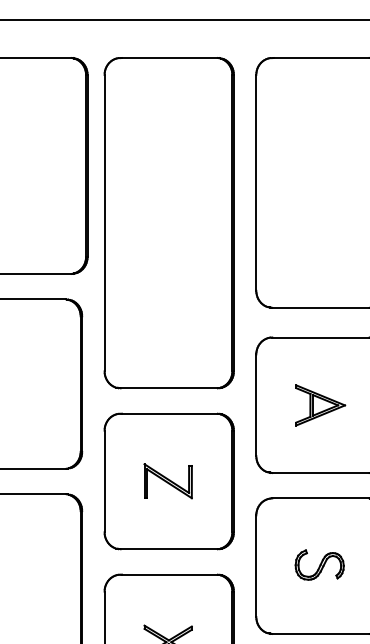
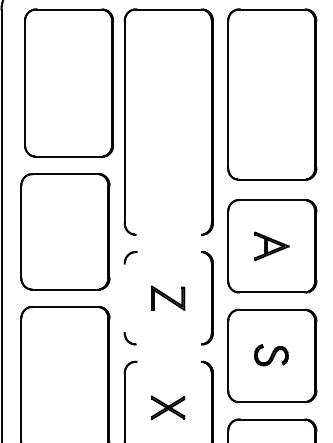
line: (168, 387) -> (168, 234), removed
line: (170, 414) -> (169, 252), removed
line: (104, 480) -> (124, 297), removed
line: (168, 549) -> (168, 344), removed
line: (170, 574) -> (169, 361), removed

